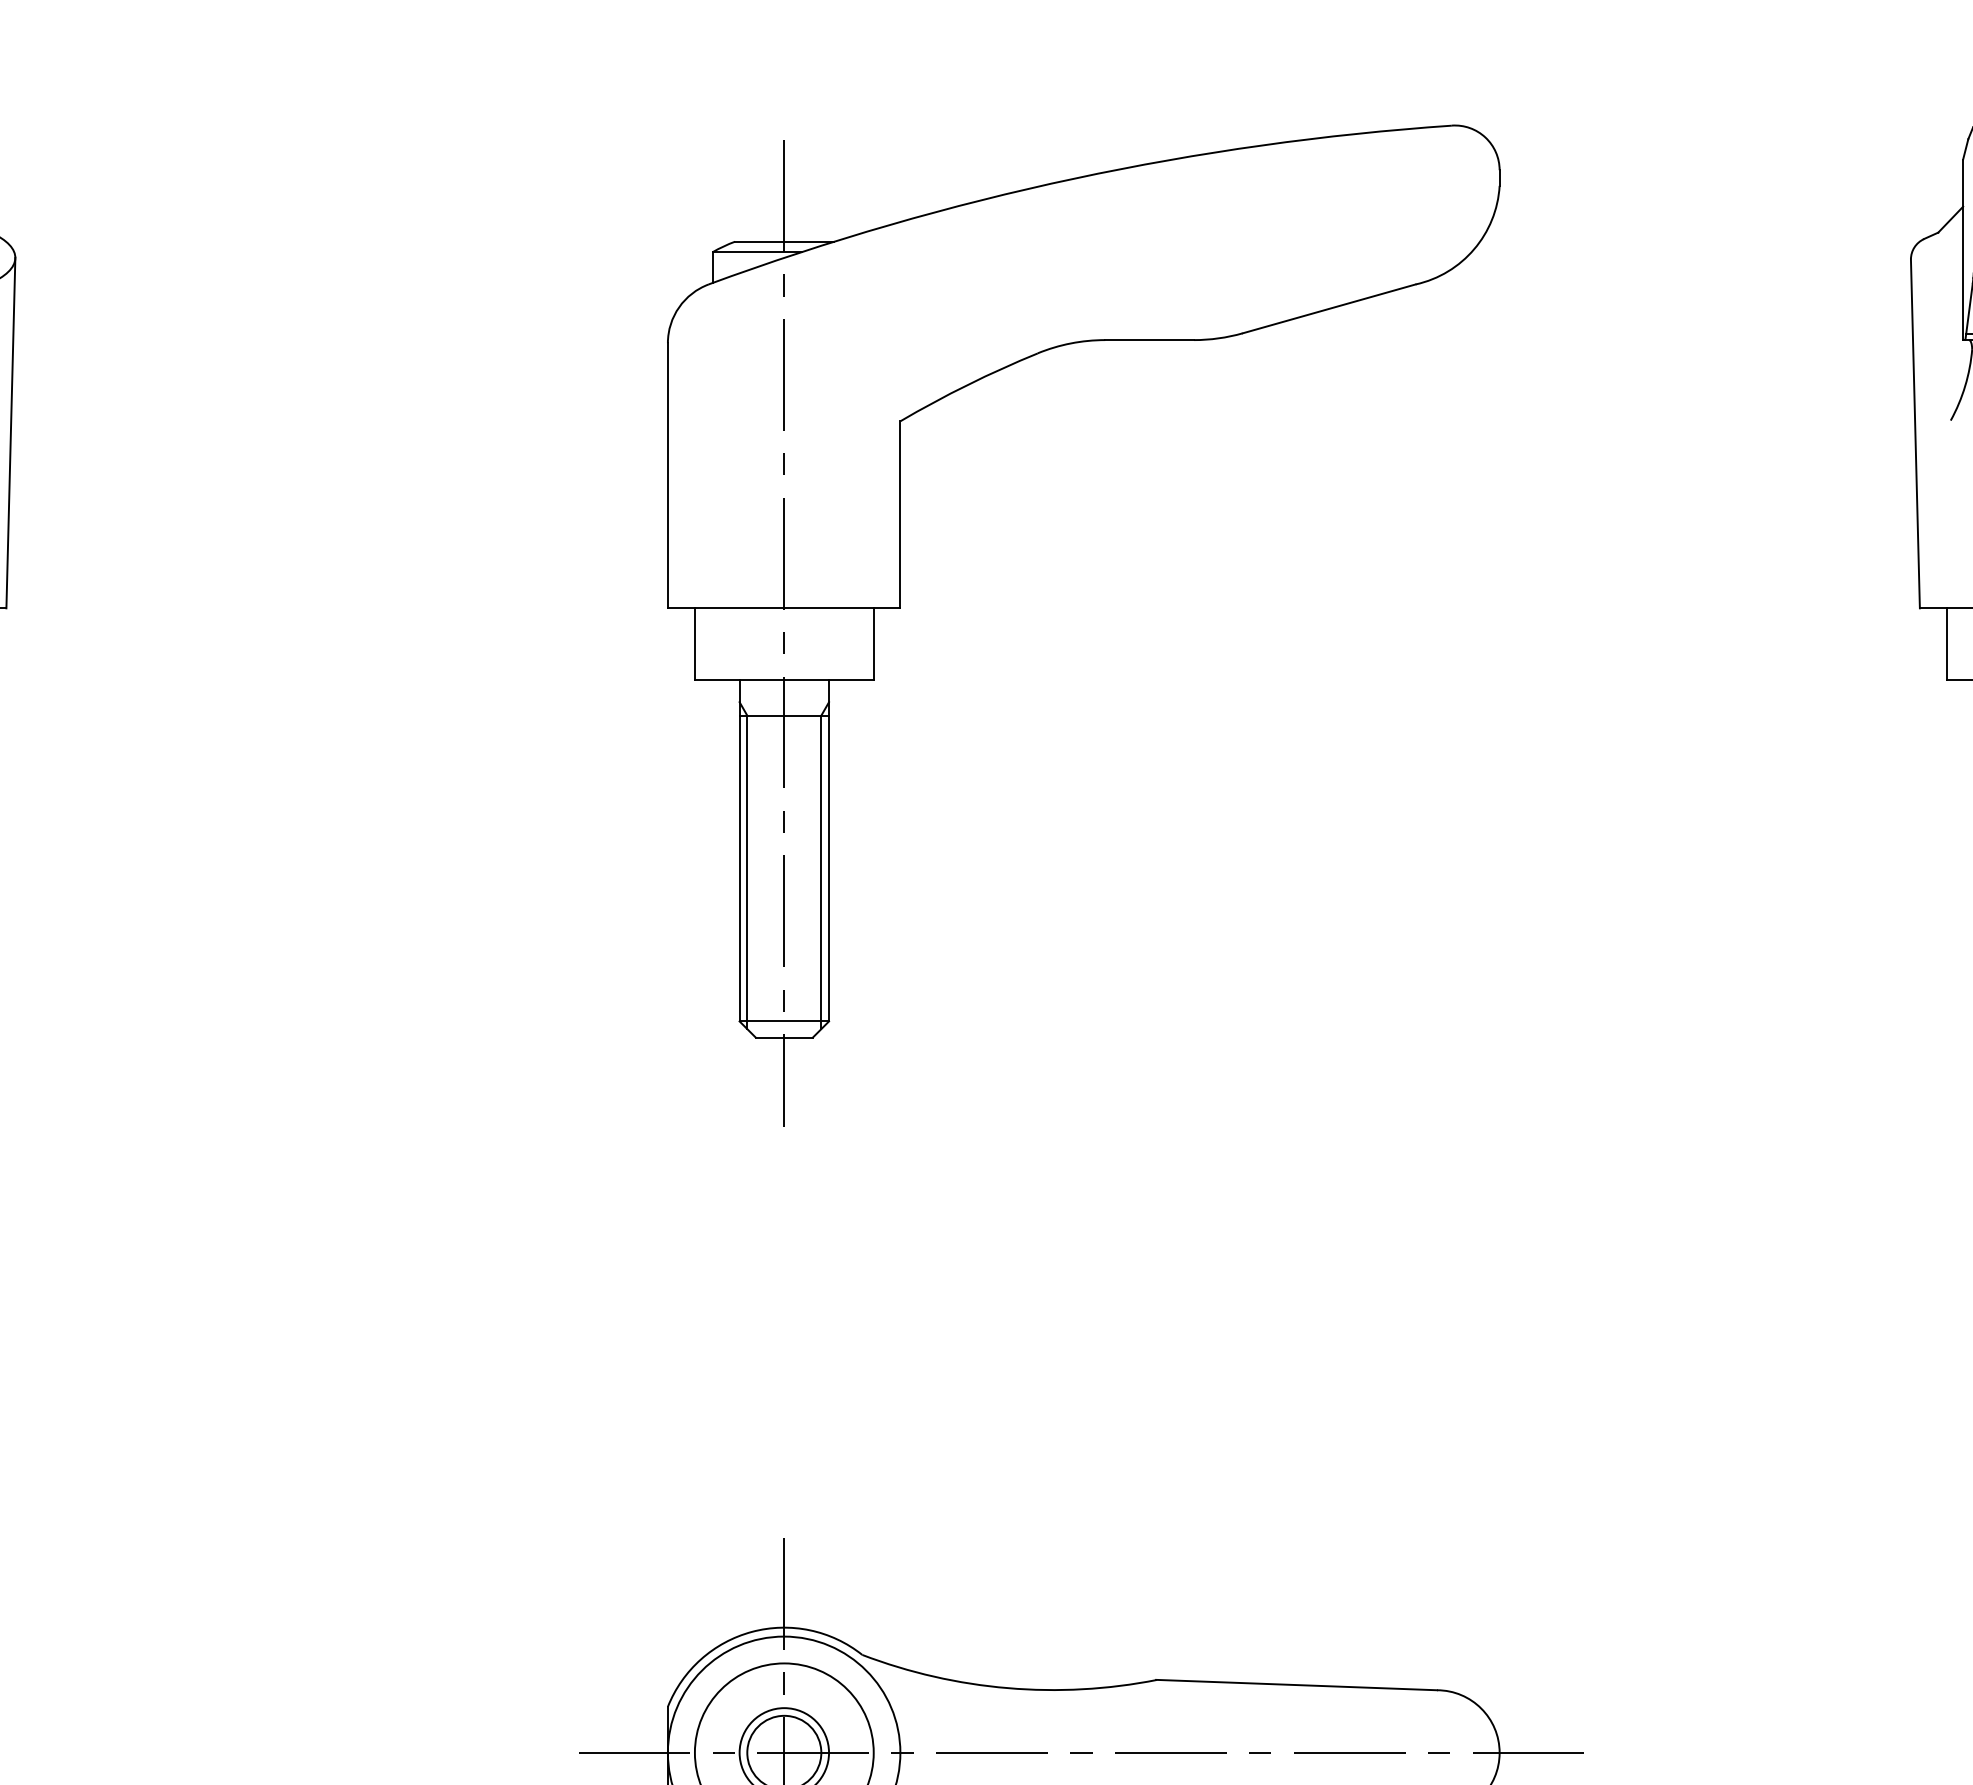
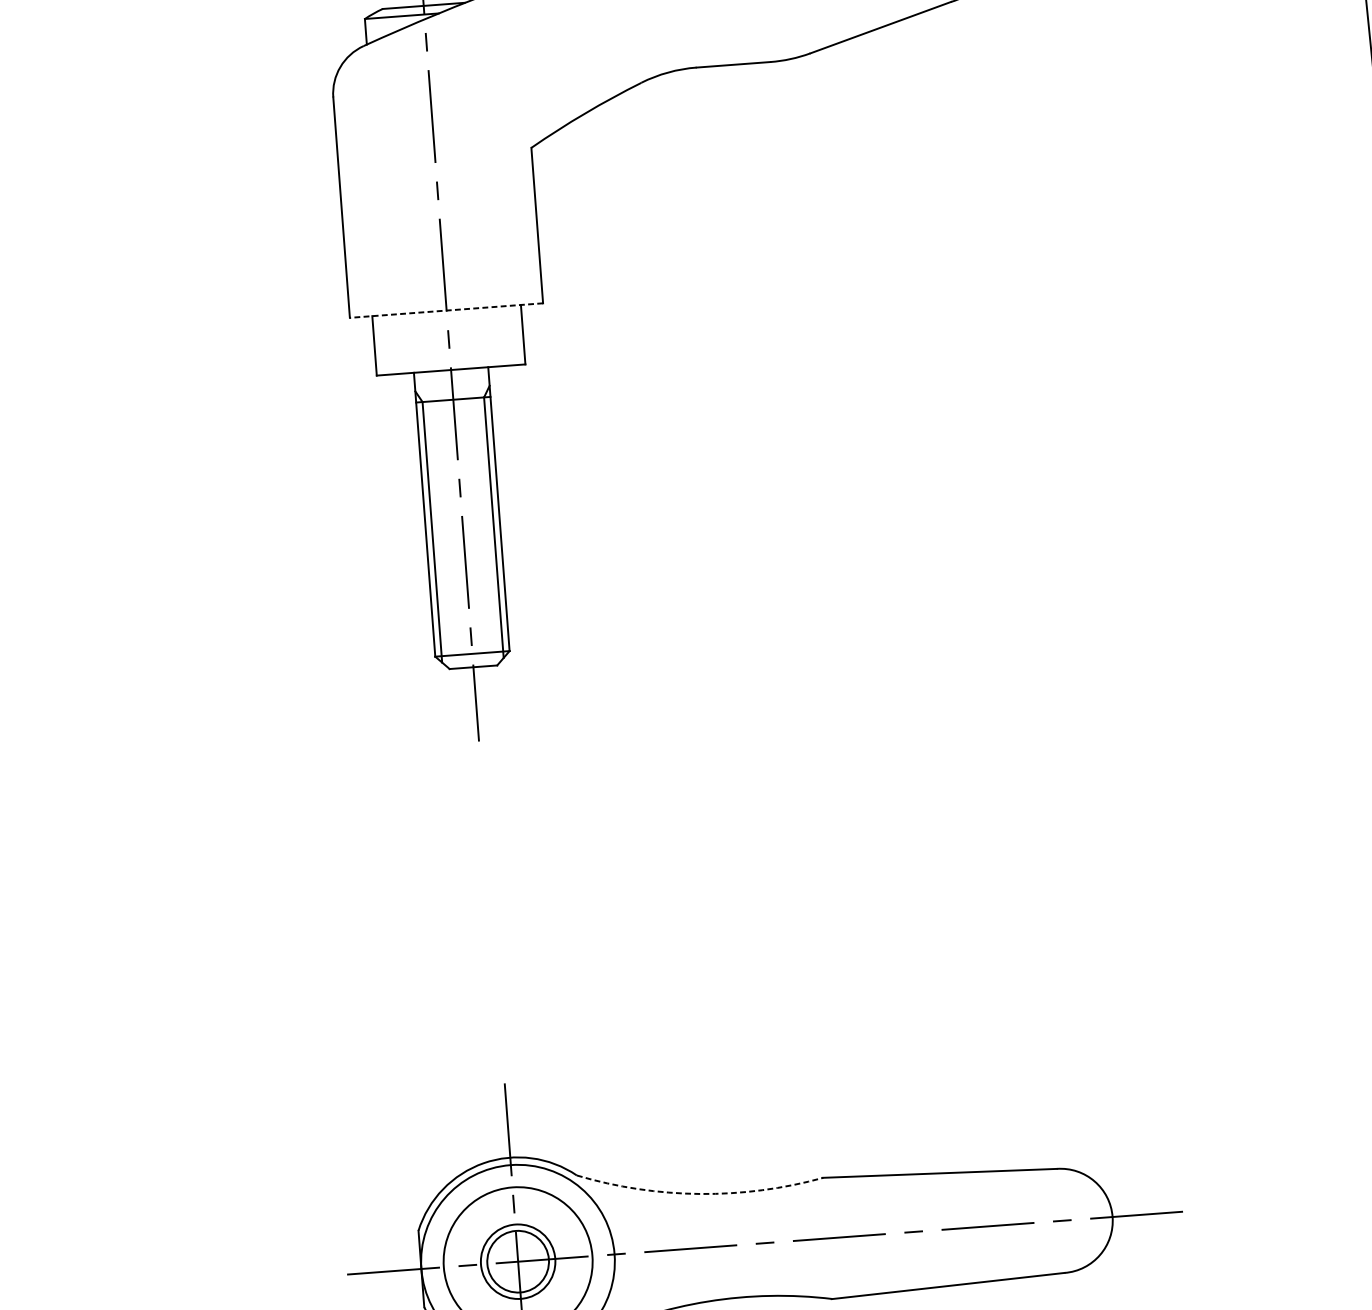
line: (783, 608) -> (445, 310), solid -> dashed
arc: (1008, 1688) -> (700, 1194), solid -> dashed

